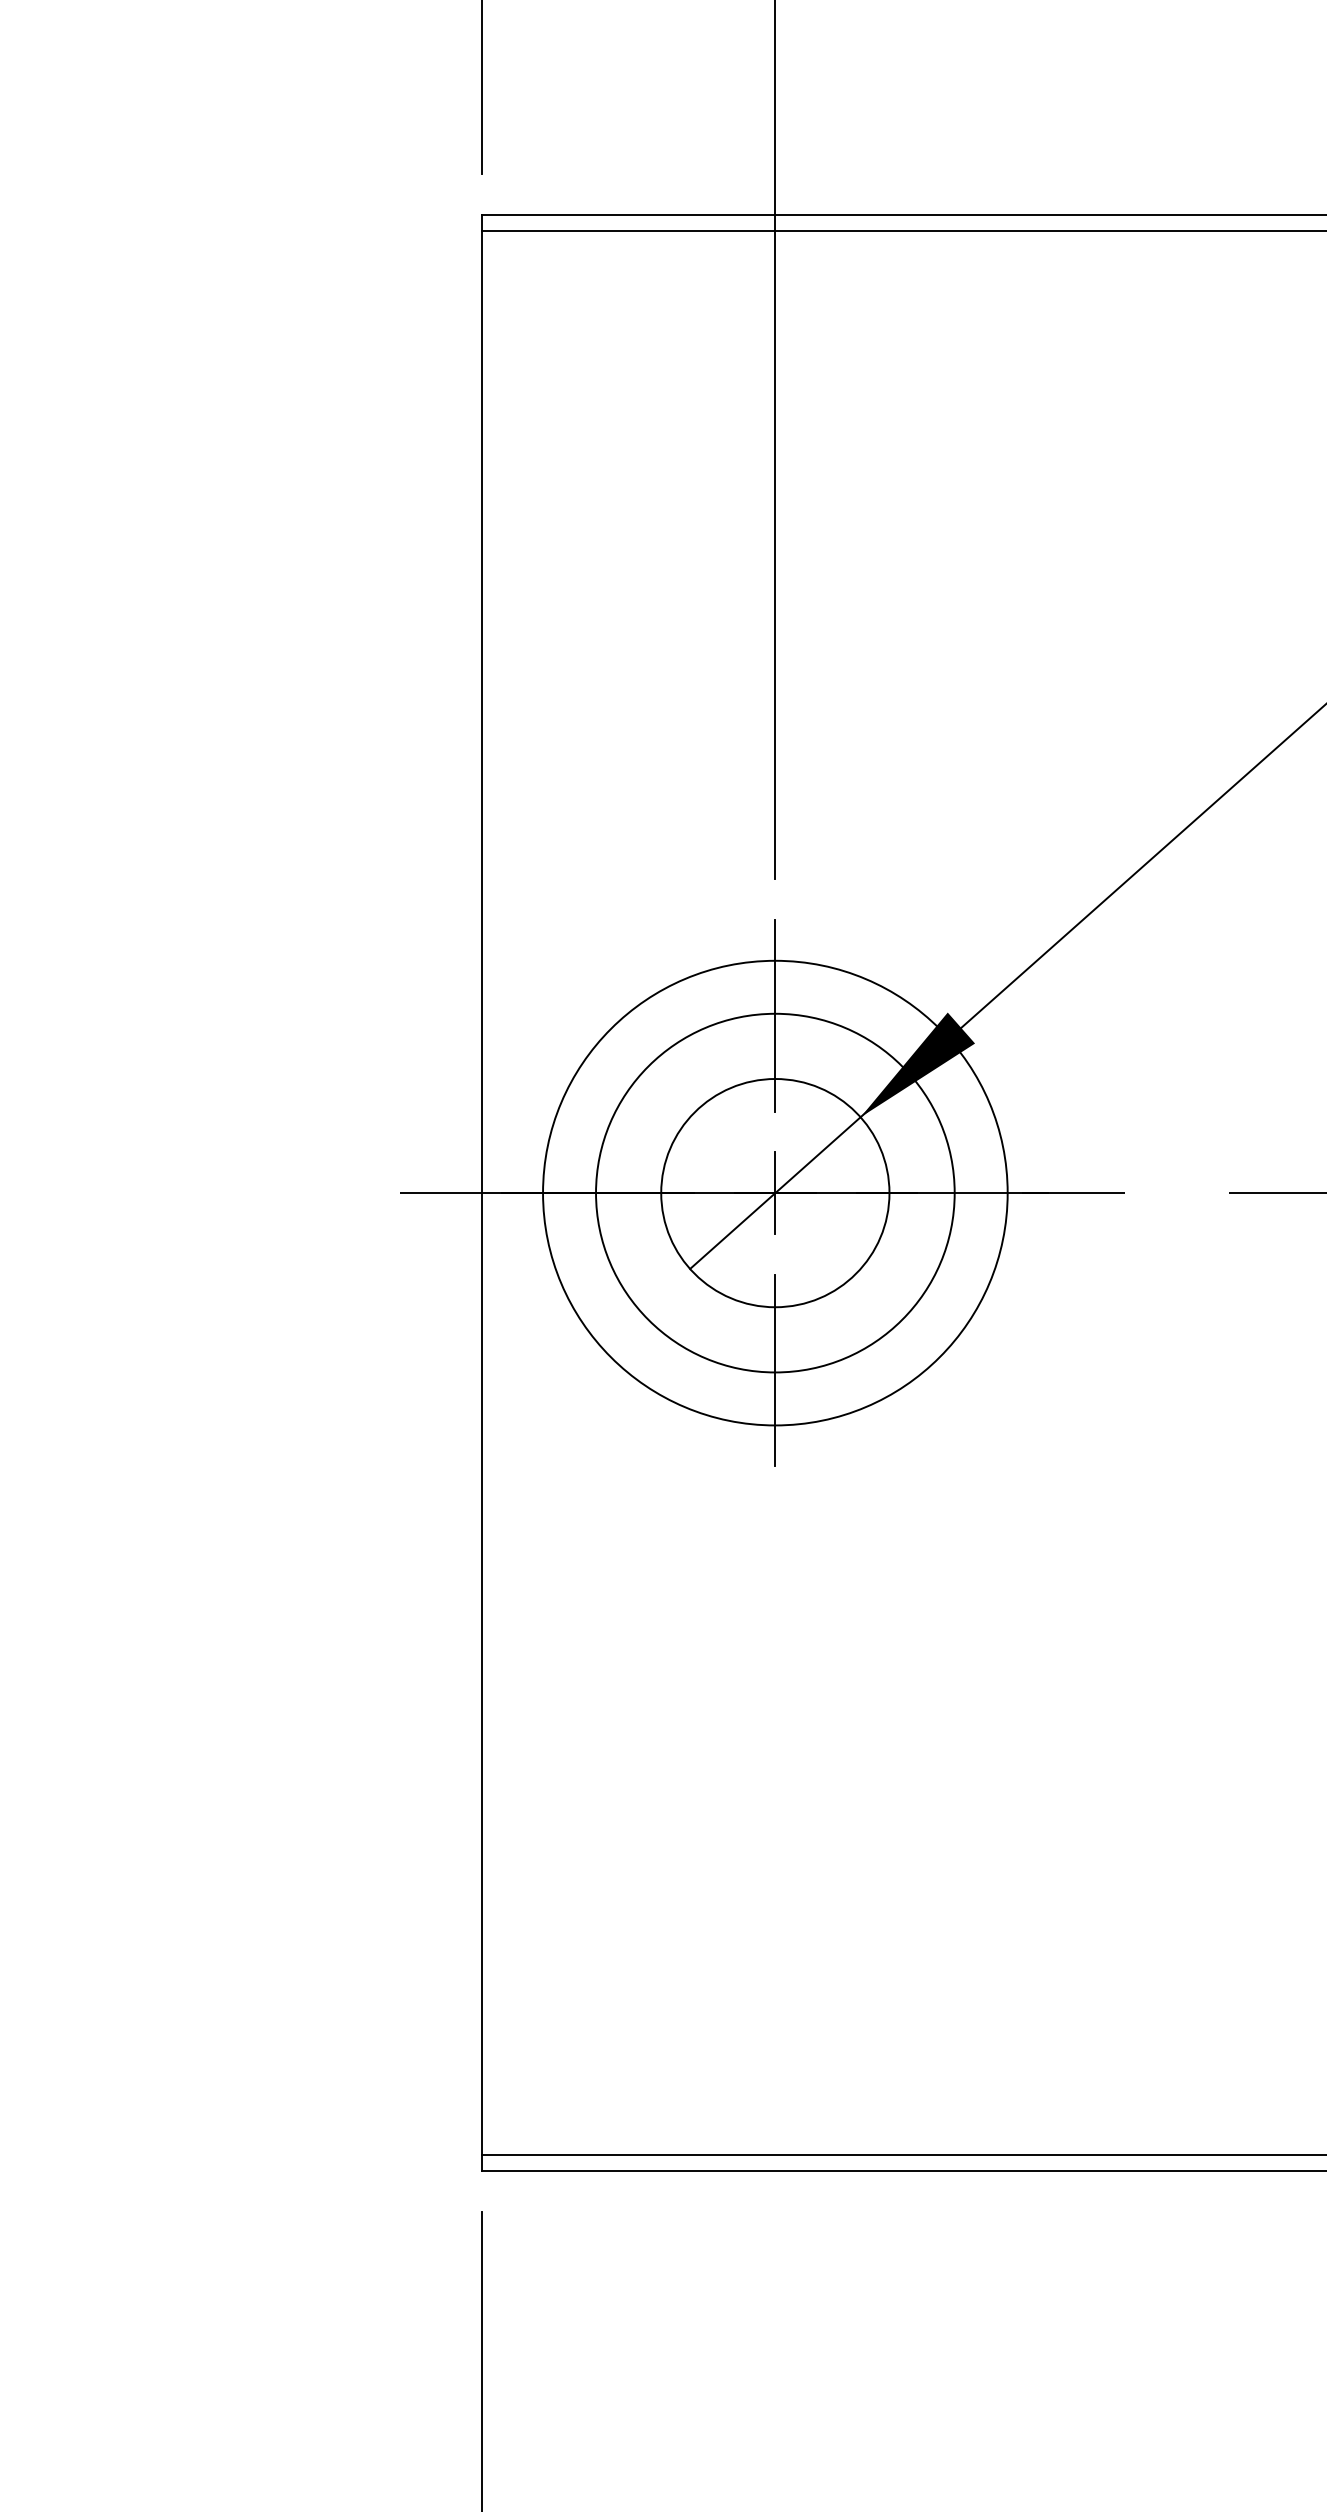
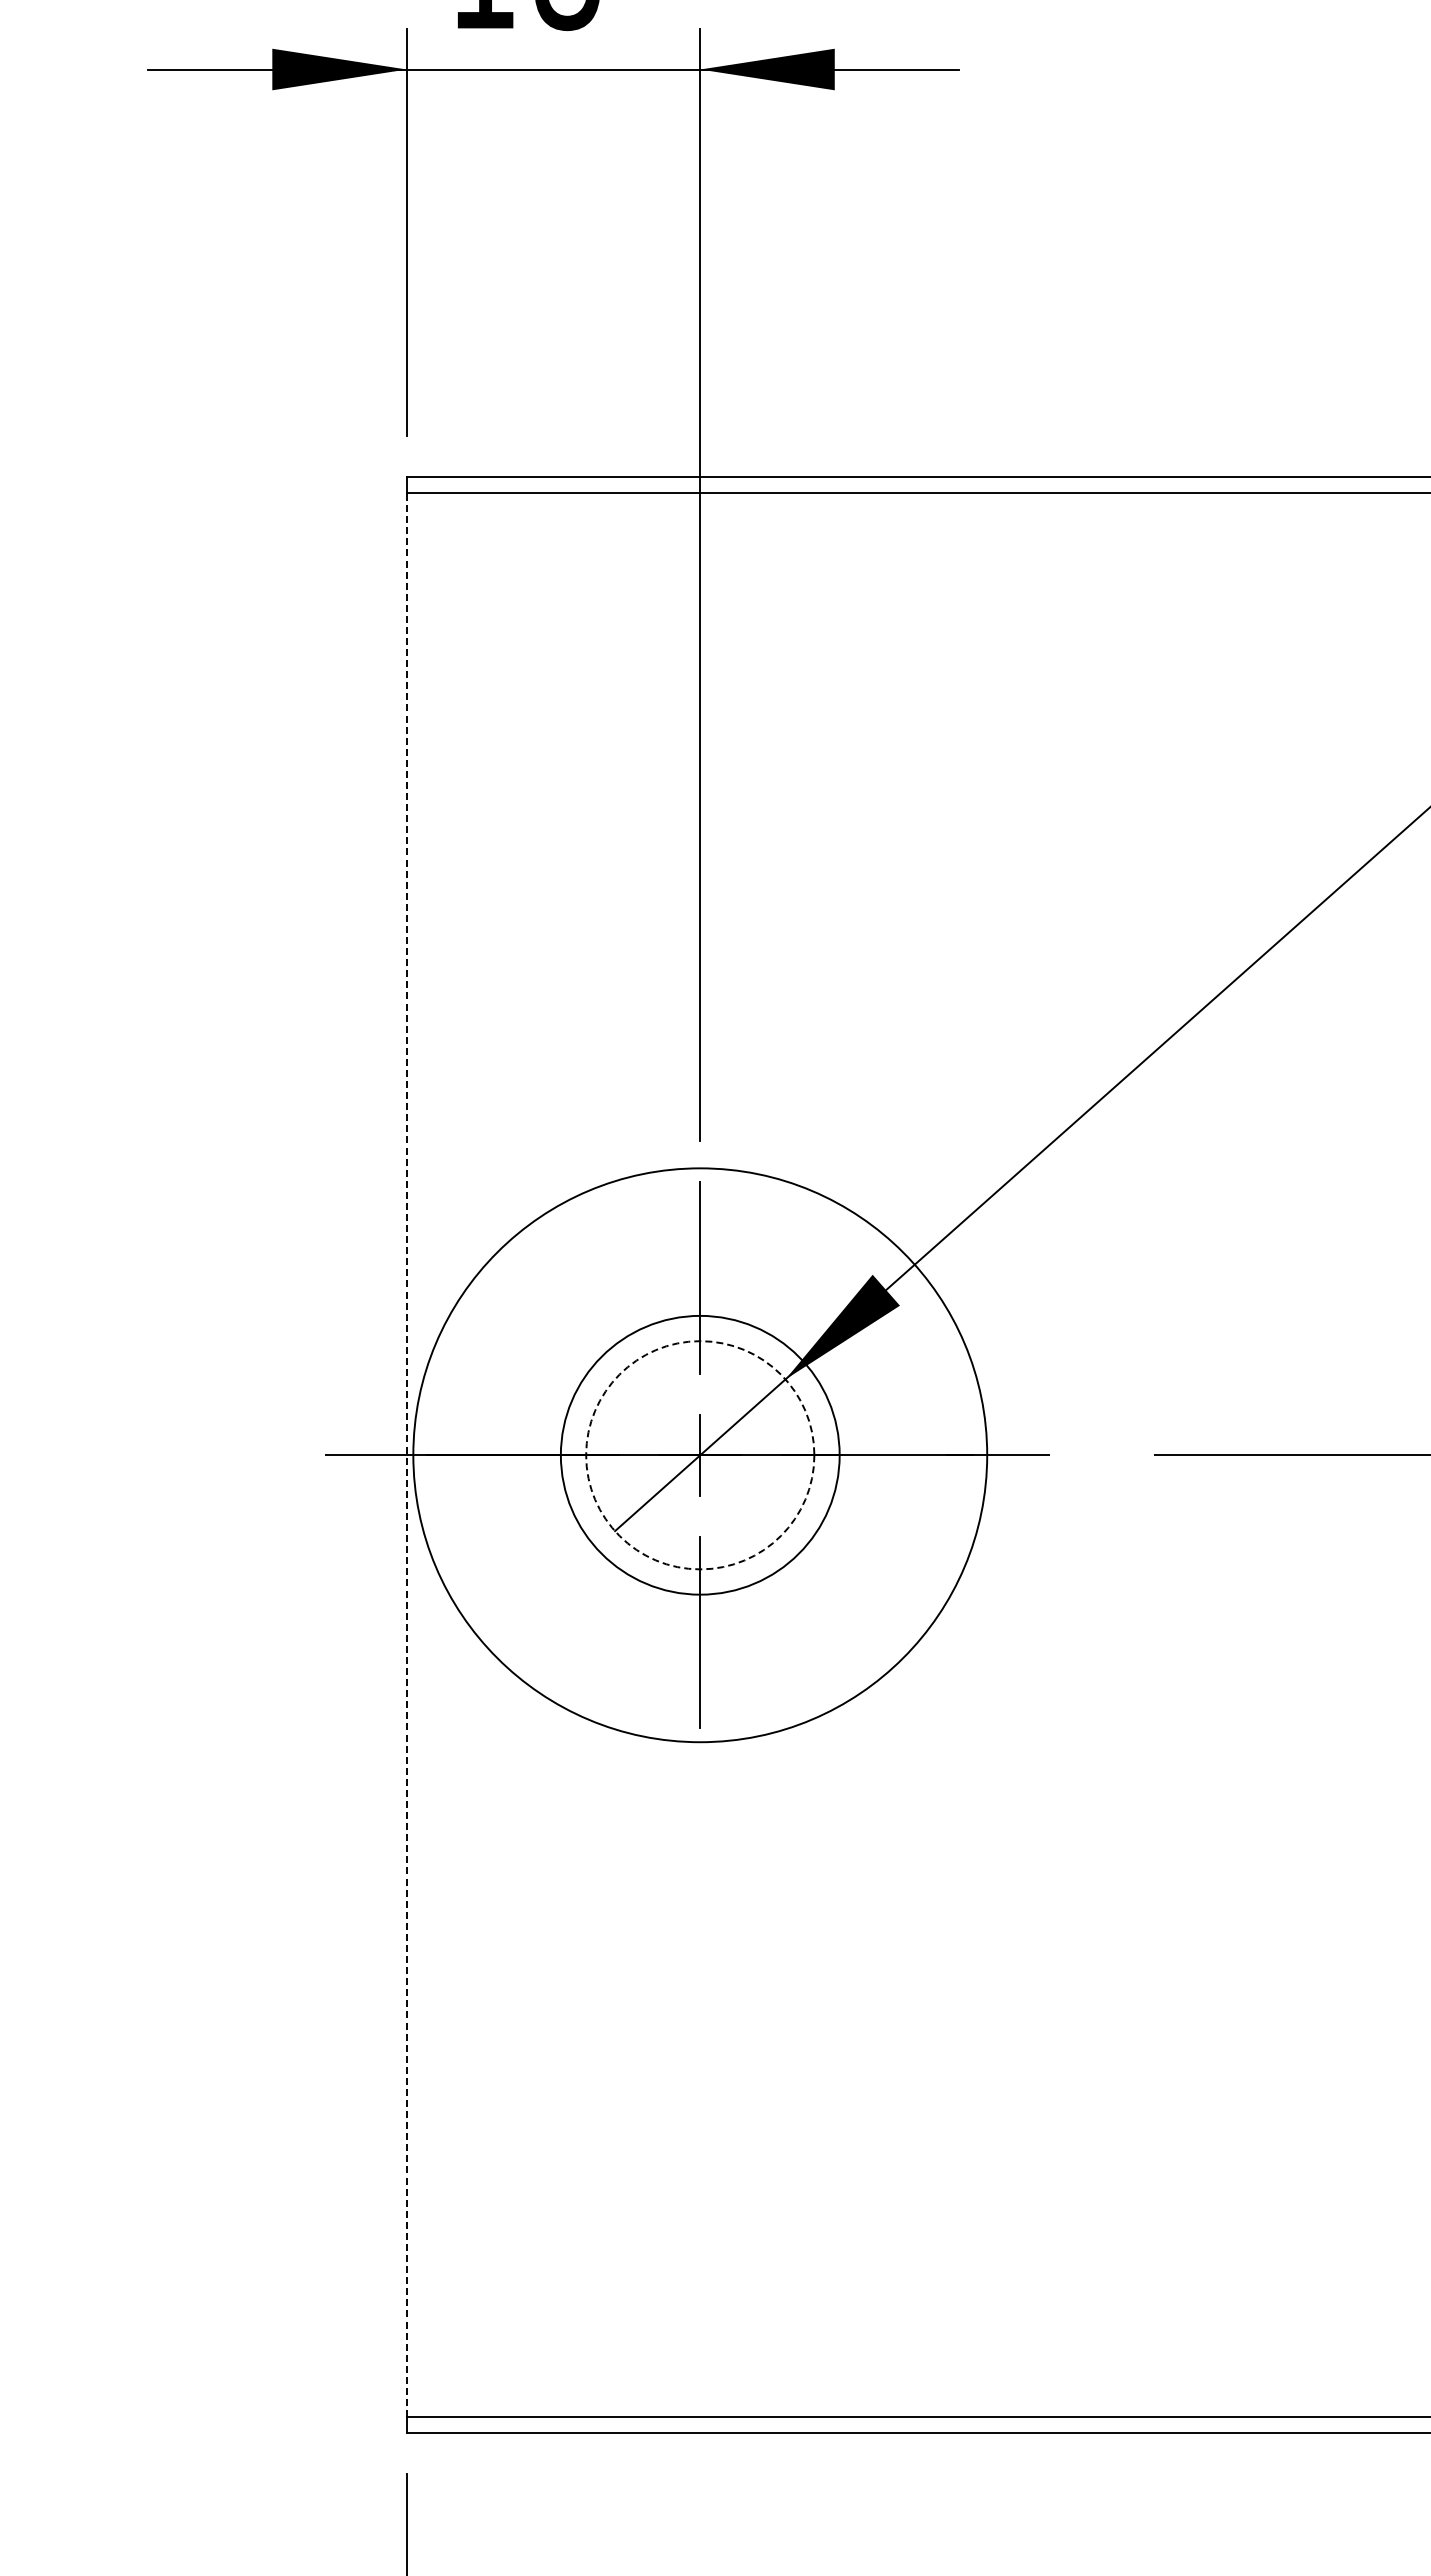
circle: (774, 1192) -> (699, 1454), size x0.6
circle: (774, 1192) -> (699, 1454), size x1.6
line: (481, 1193) -> (406, 1455), solid -> dashed
circle: (775, 1193) -> (700, 1455), solid -> dashed

